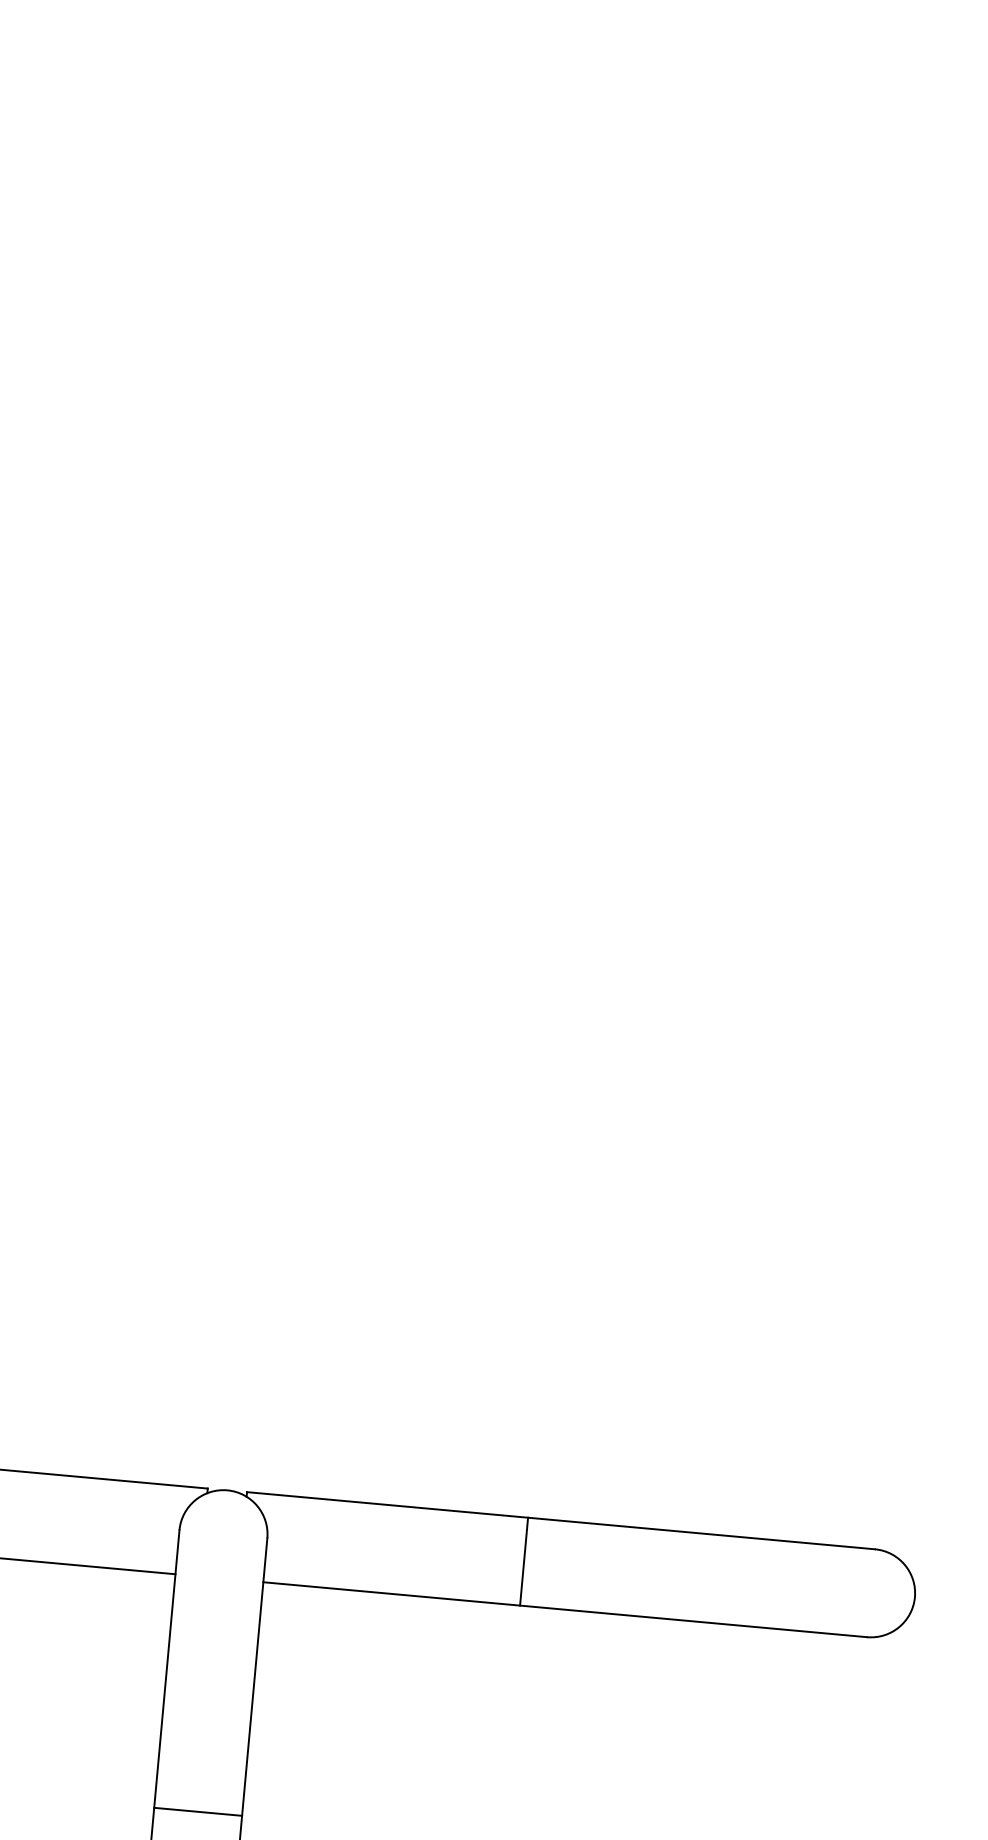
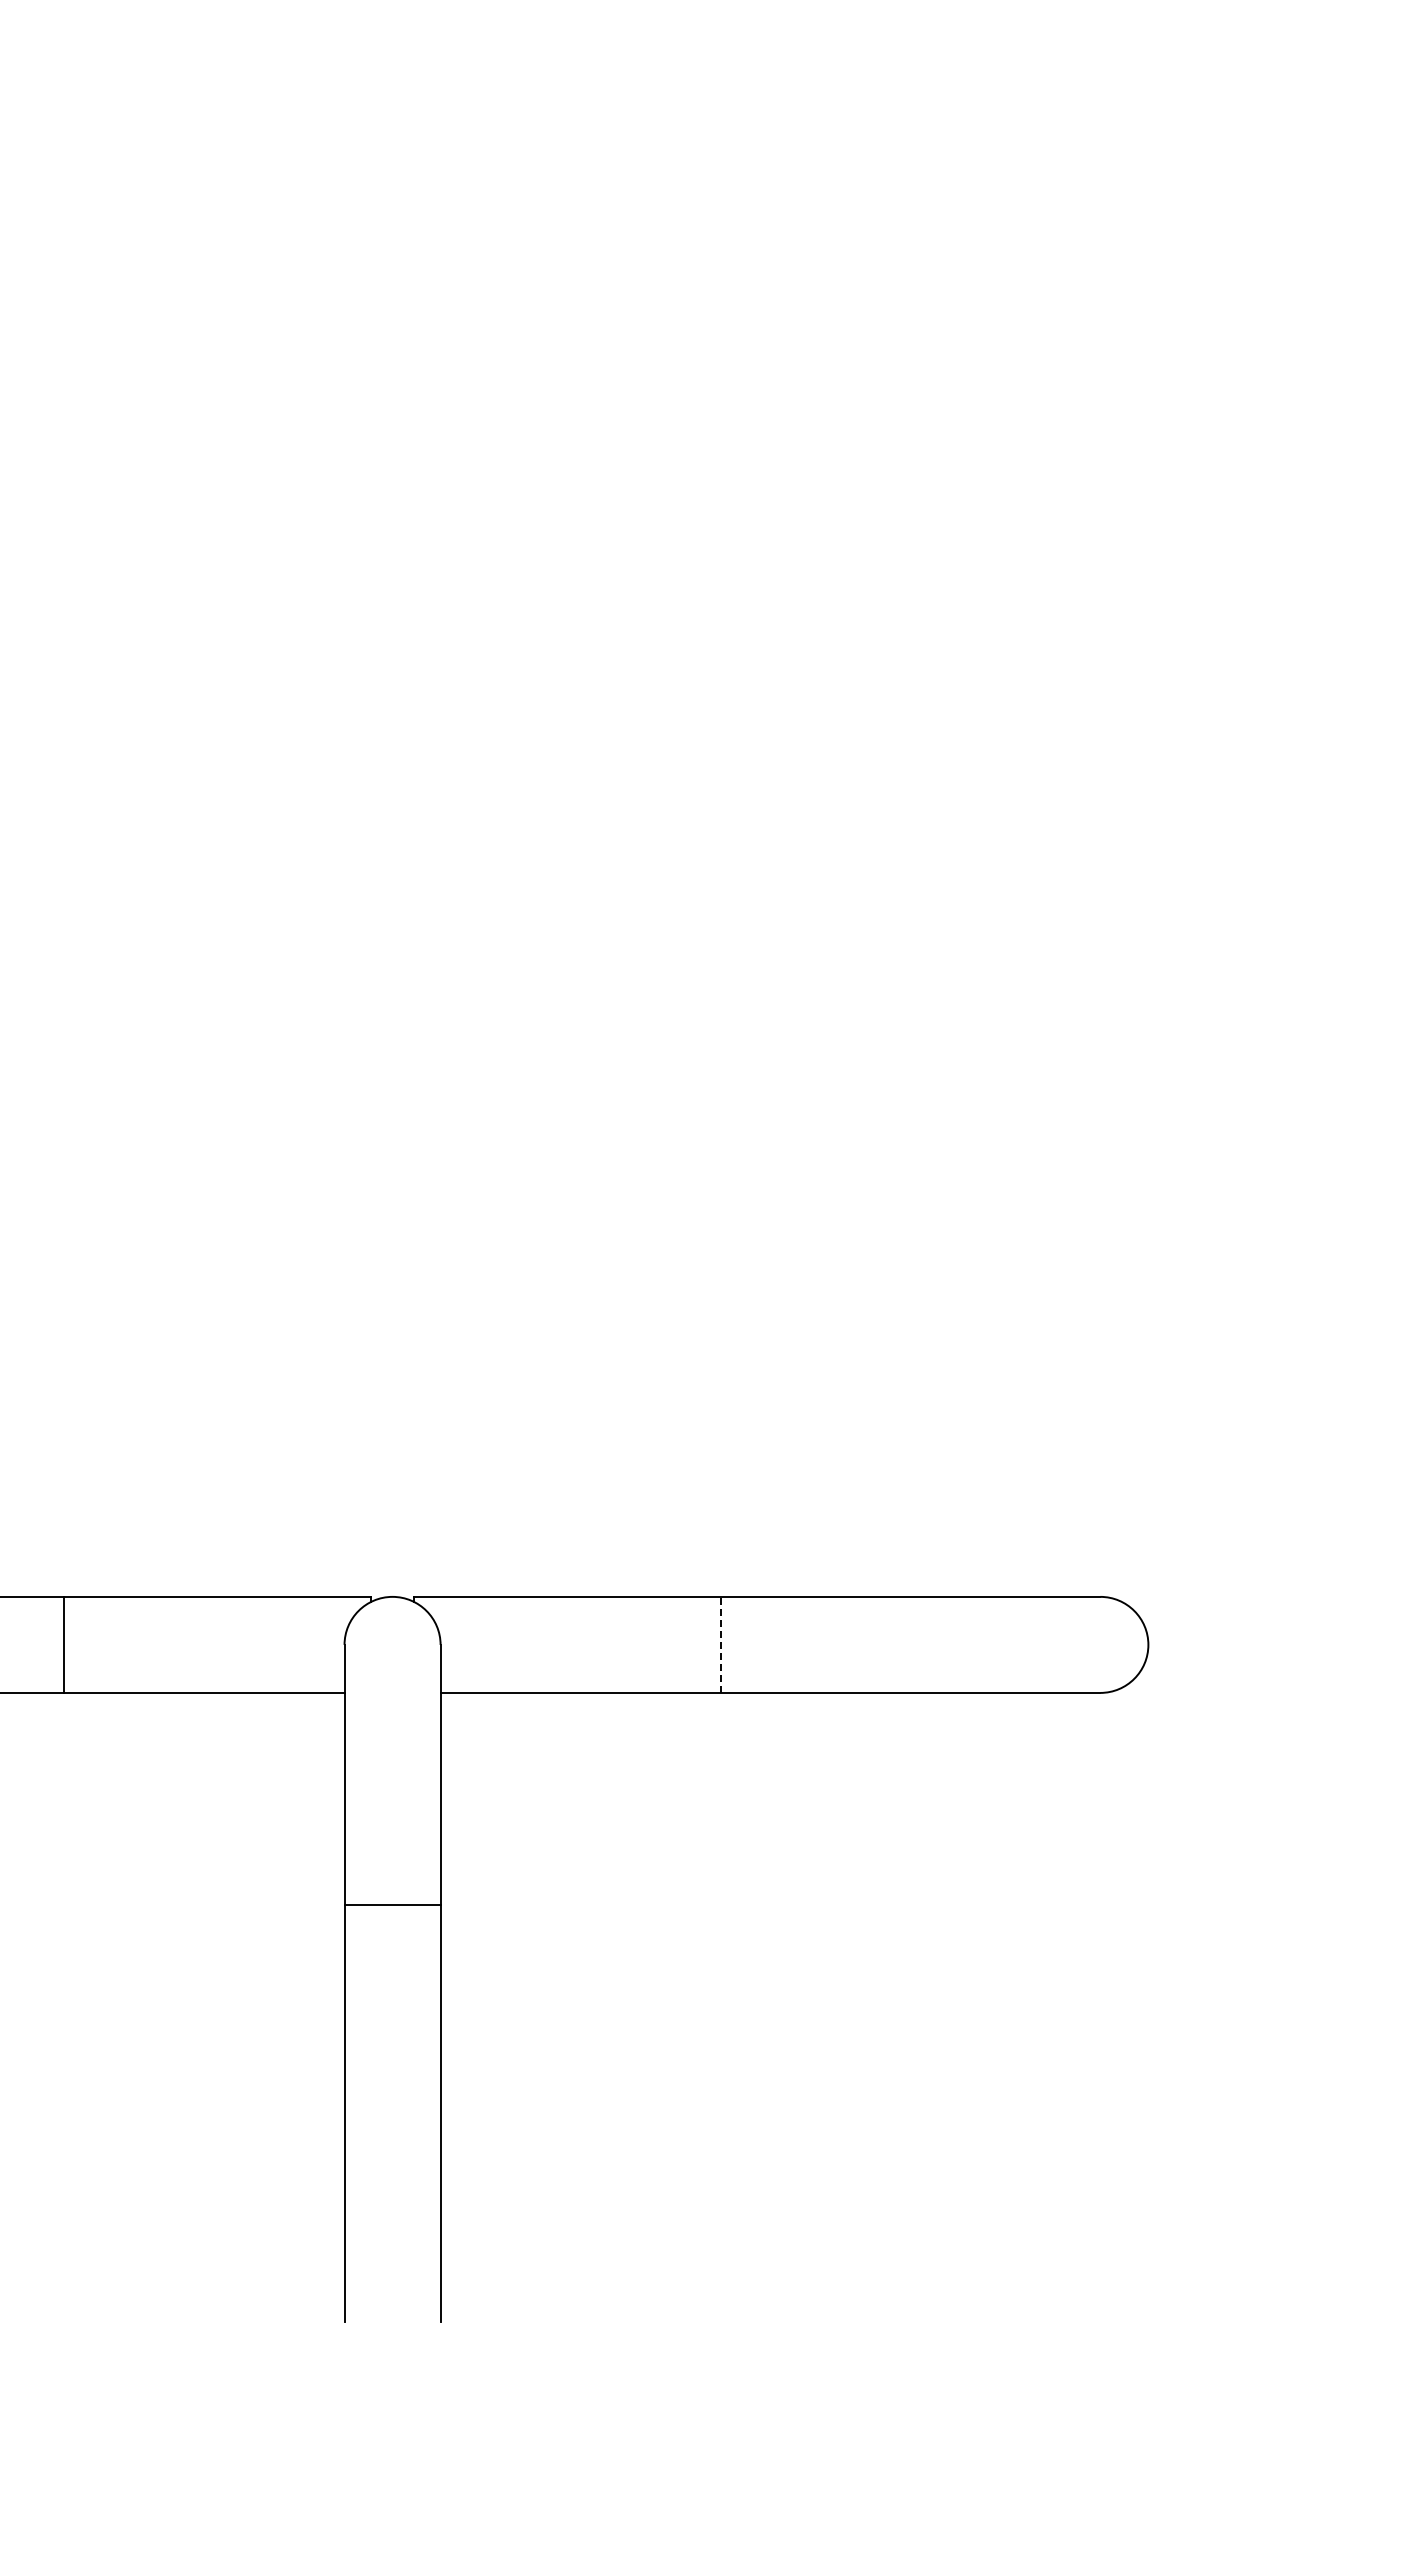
line: (524, 1561) -> (721, 1644), solid -> dashed
line: (198, 1812) -> (392, 1905), moved

